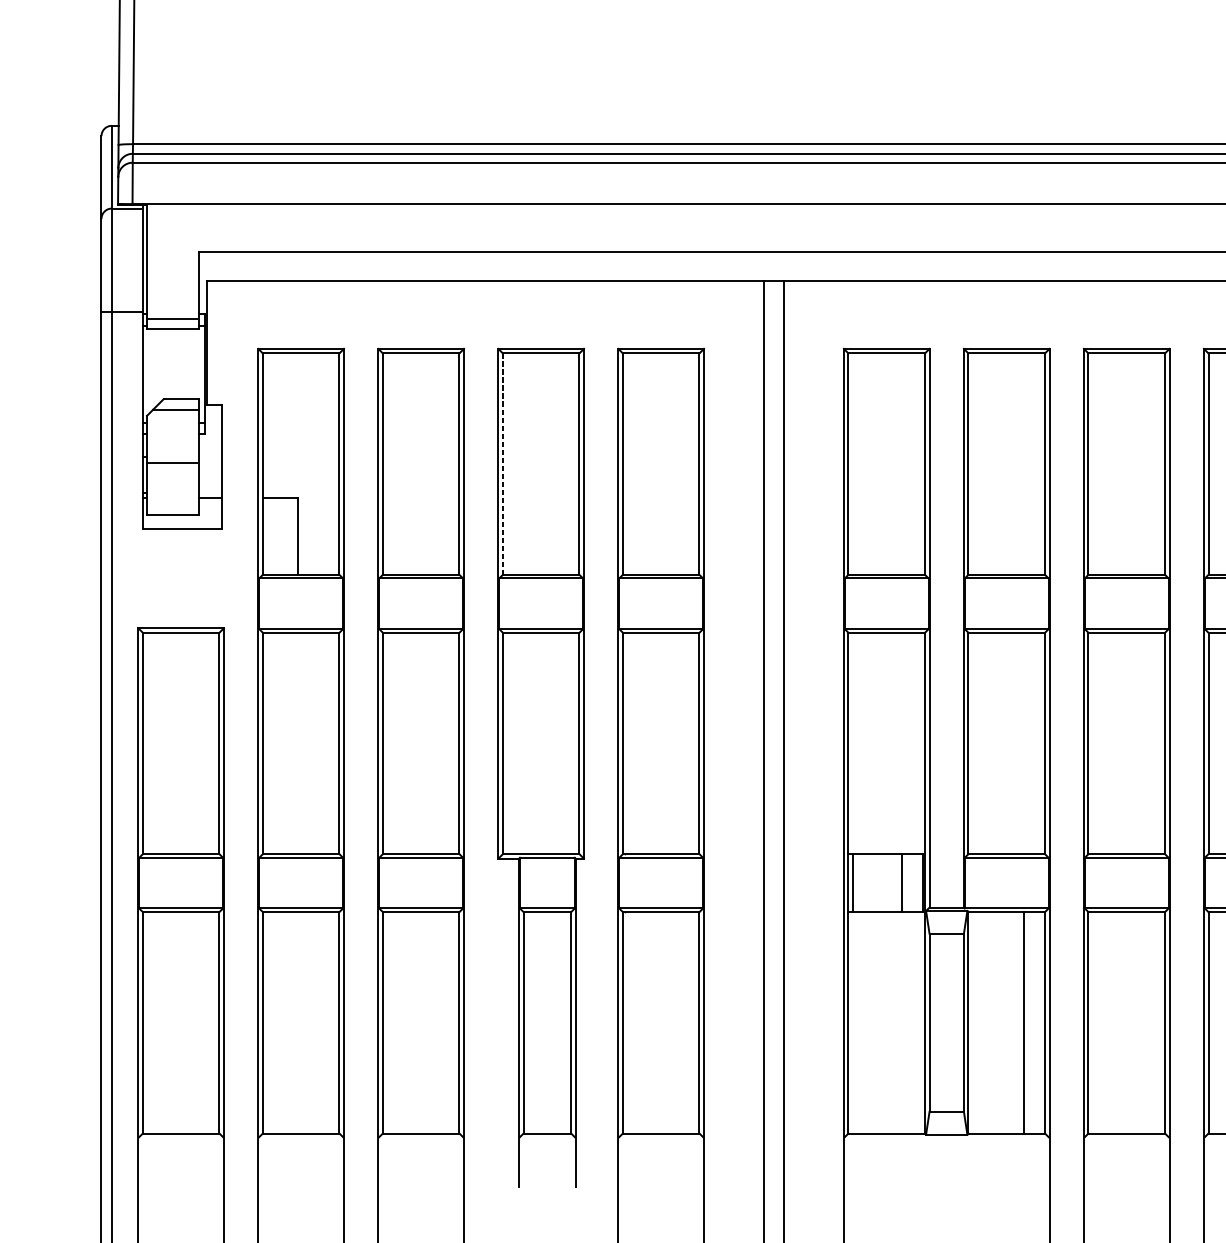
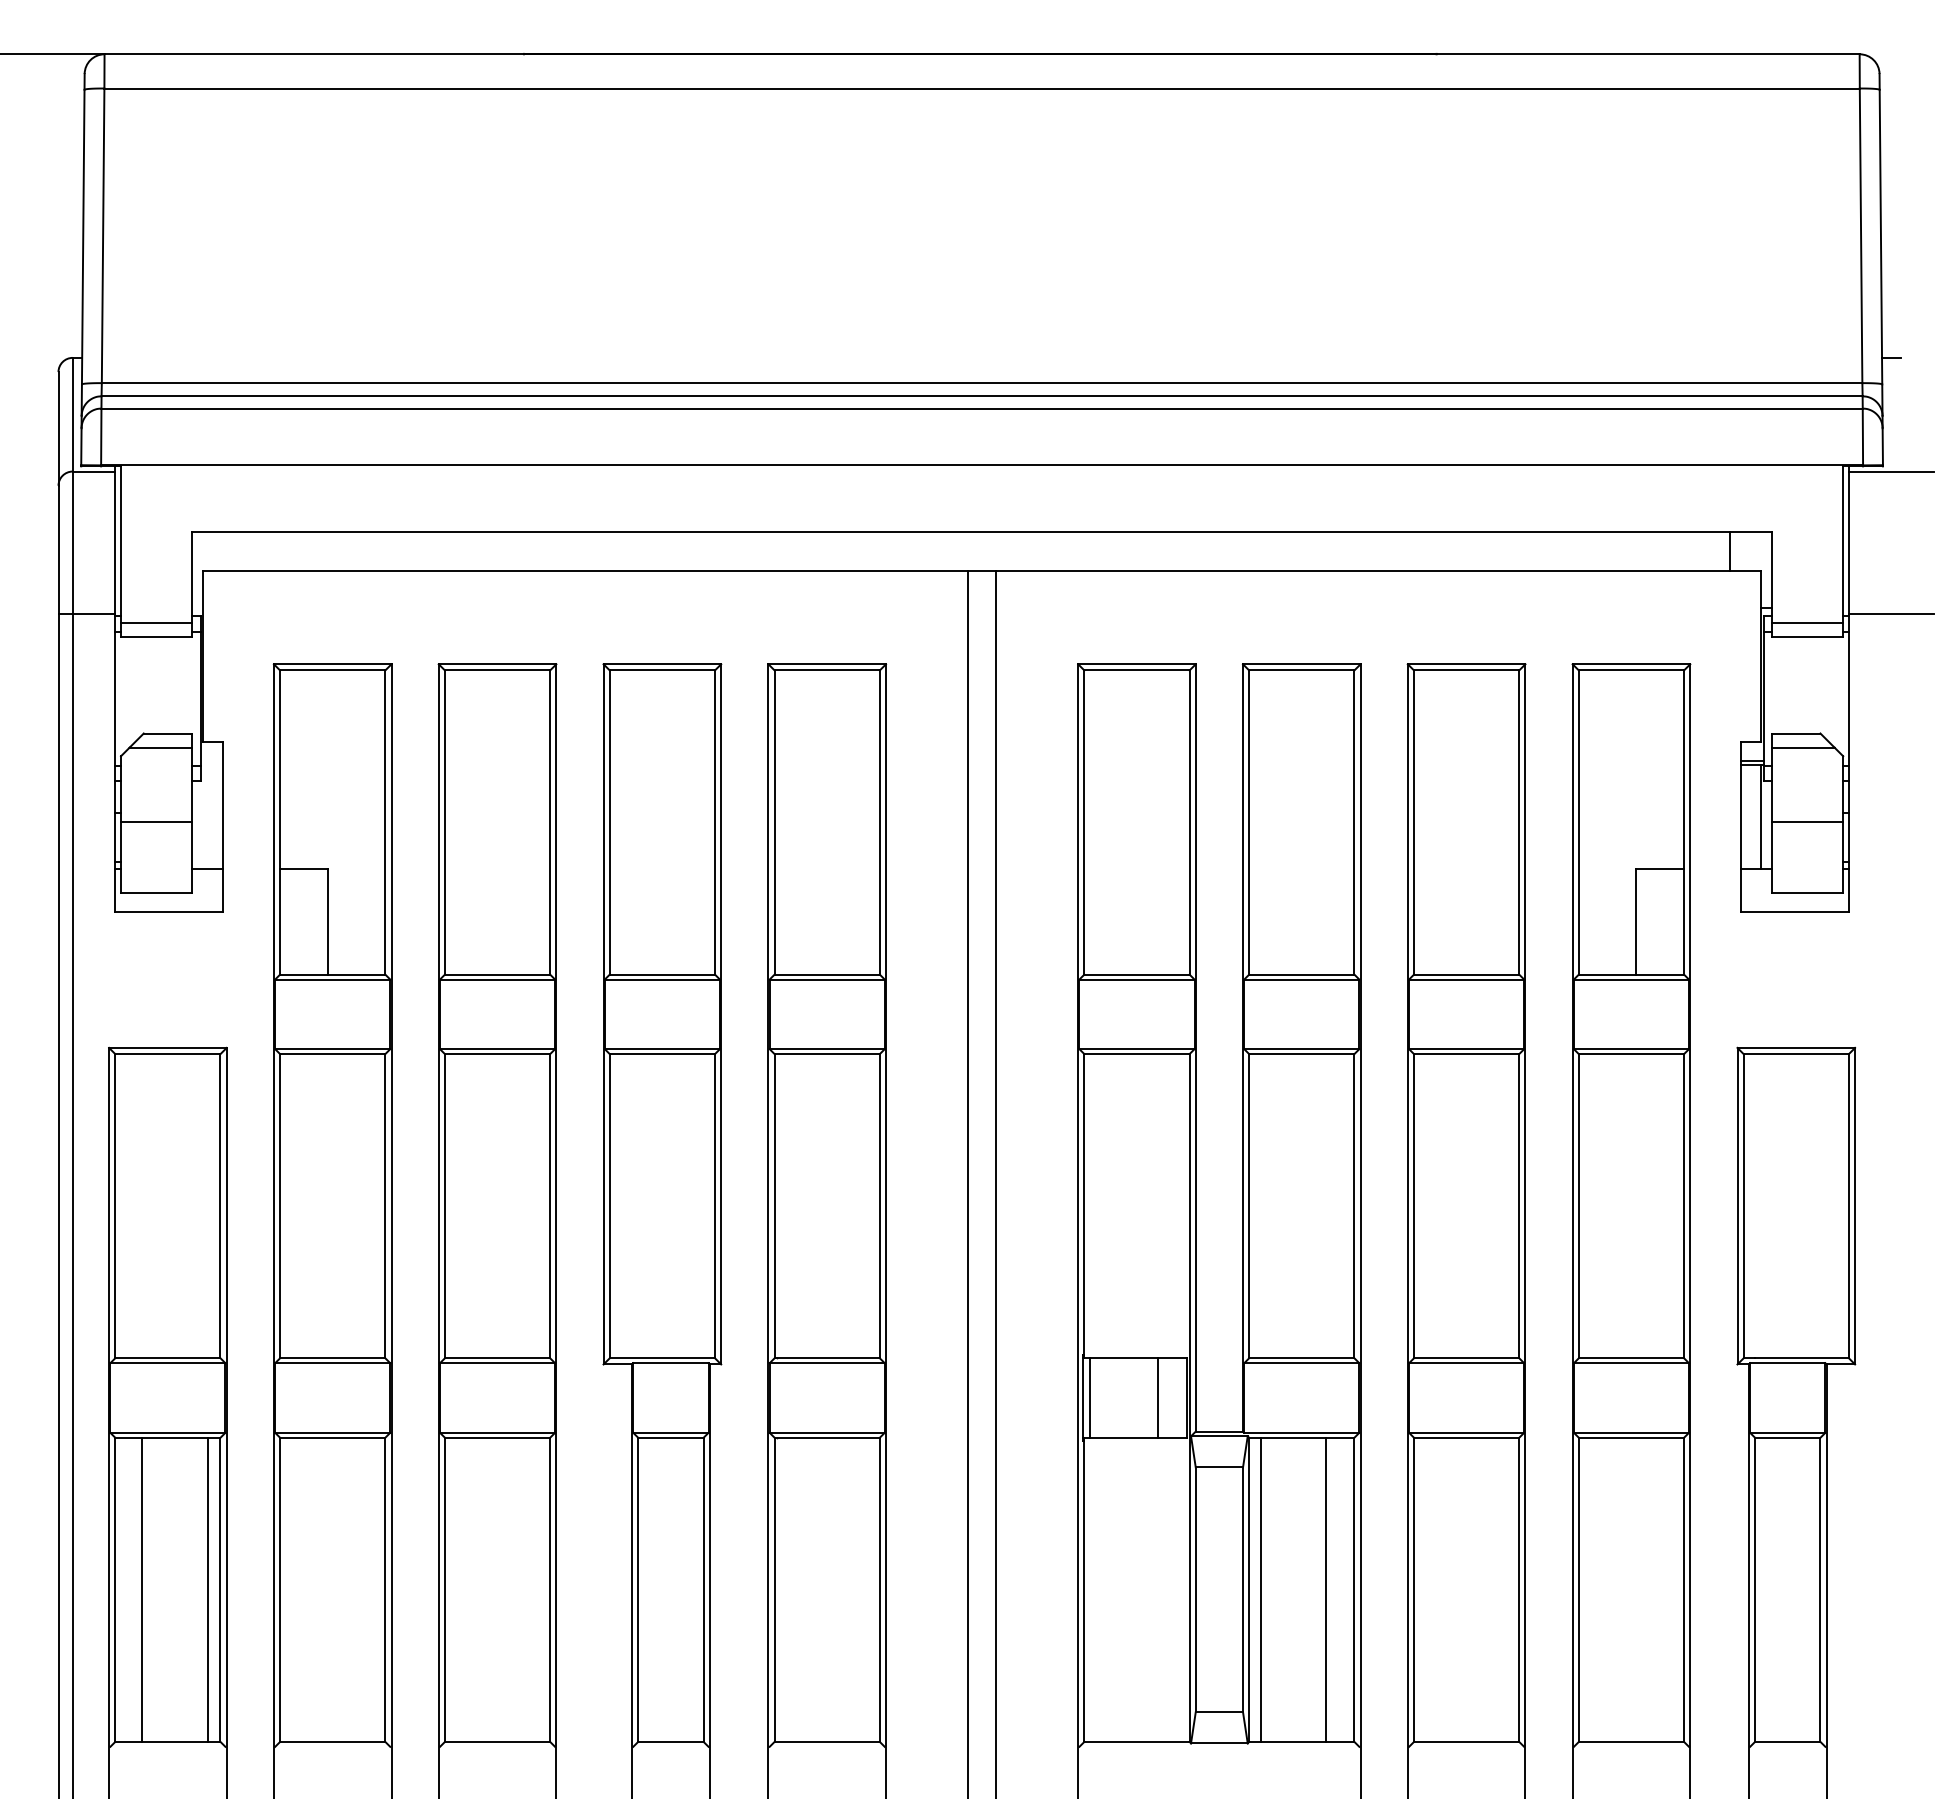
line: (502, 464) -> (609, 823), dashed -> solid
line: (162, 1022) -> (142, 1589), added
line: (209, 1022) -> (207, 1589), added
line: (976, 1022) -> (1260, 1589), added

